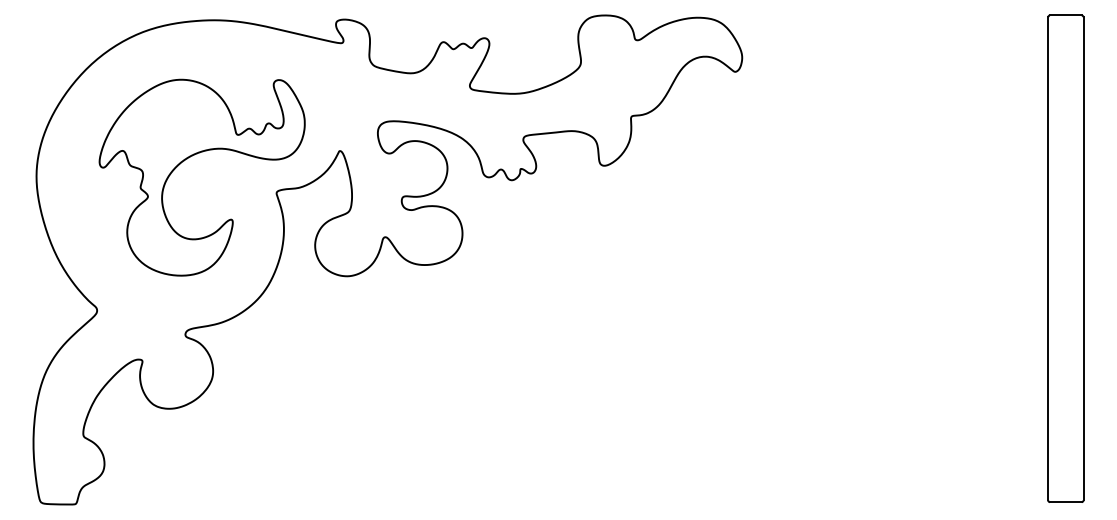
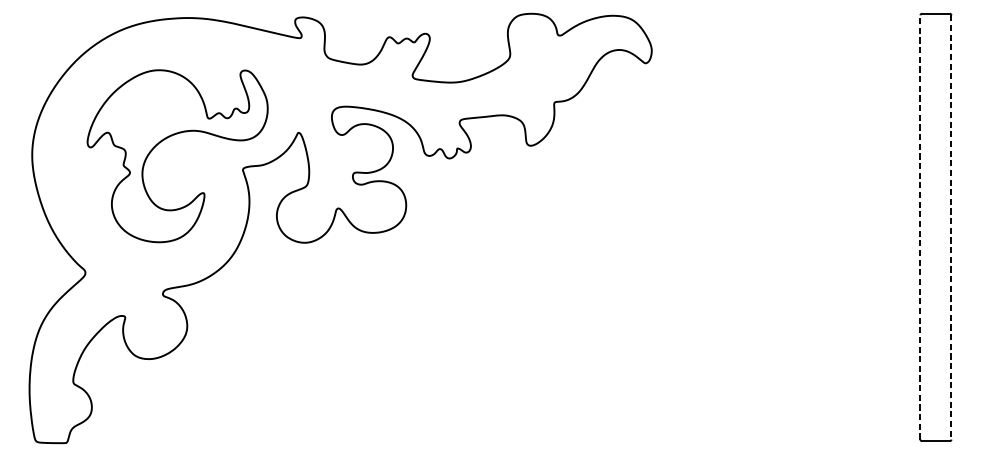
line: (1048, 258) -> (920, 227), solid -> dashed
line: (1083, 258) -> (951, 227), solid -> dashed

